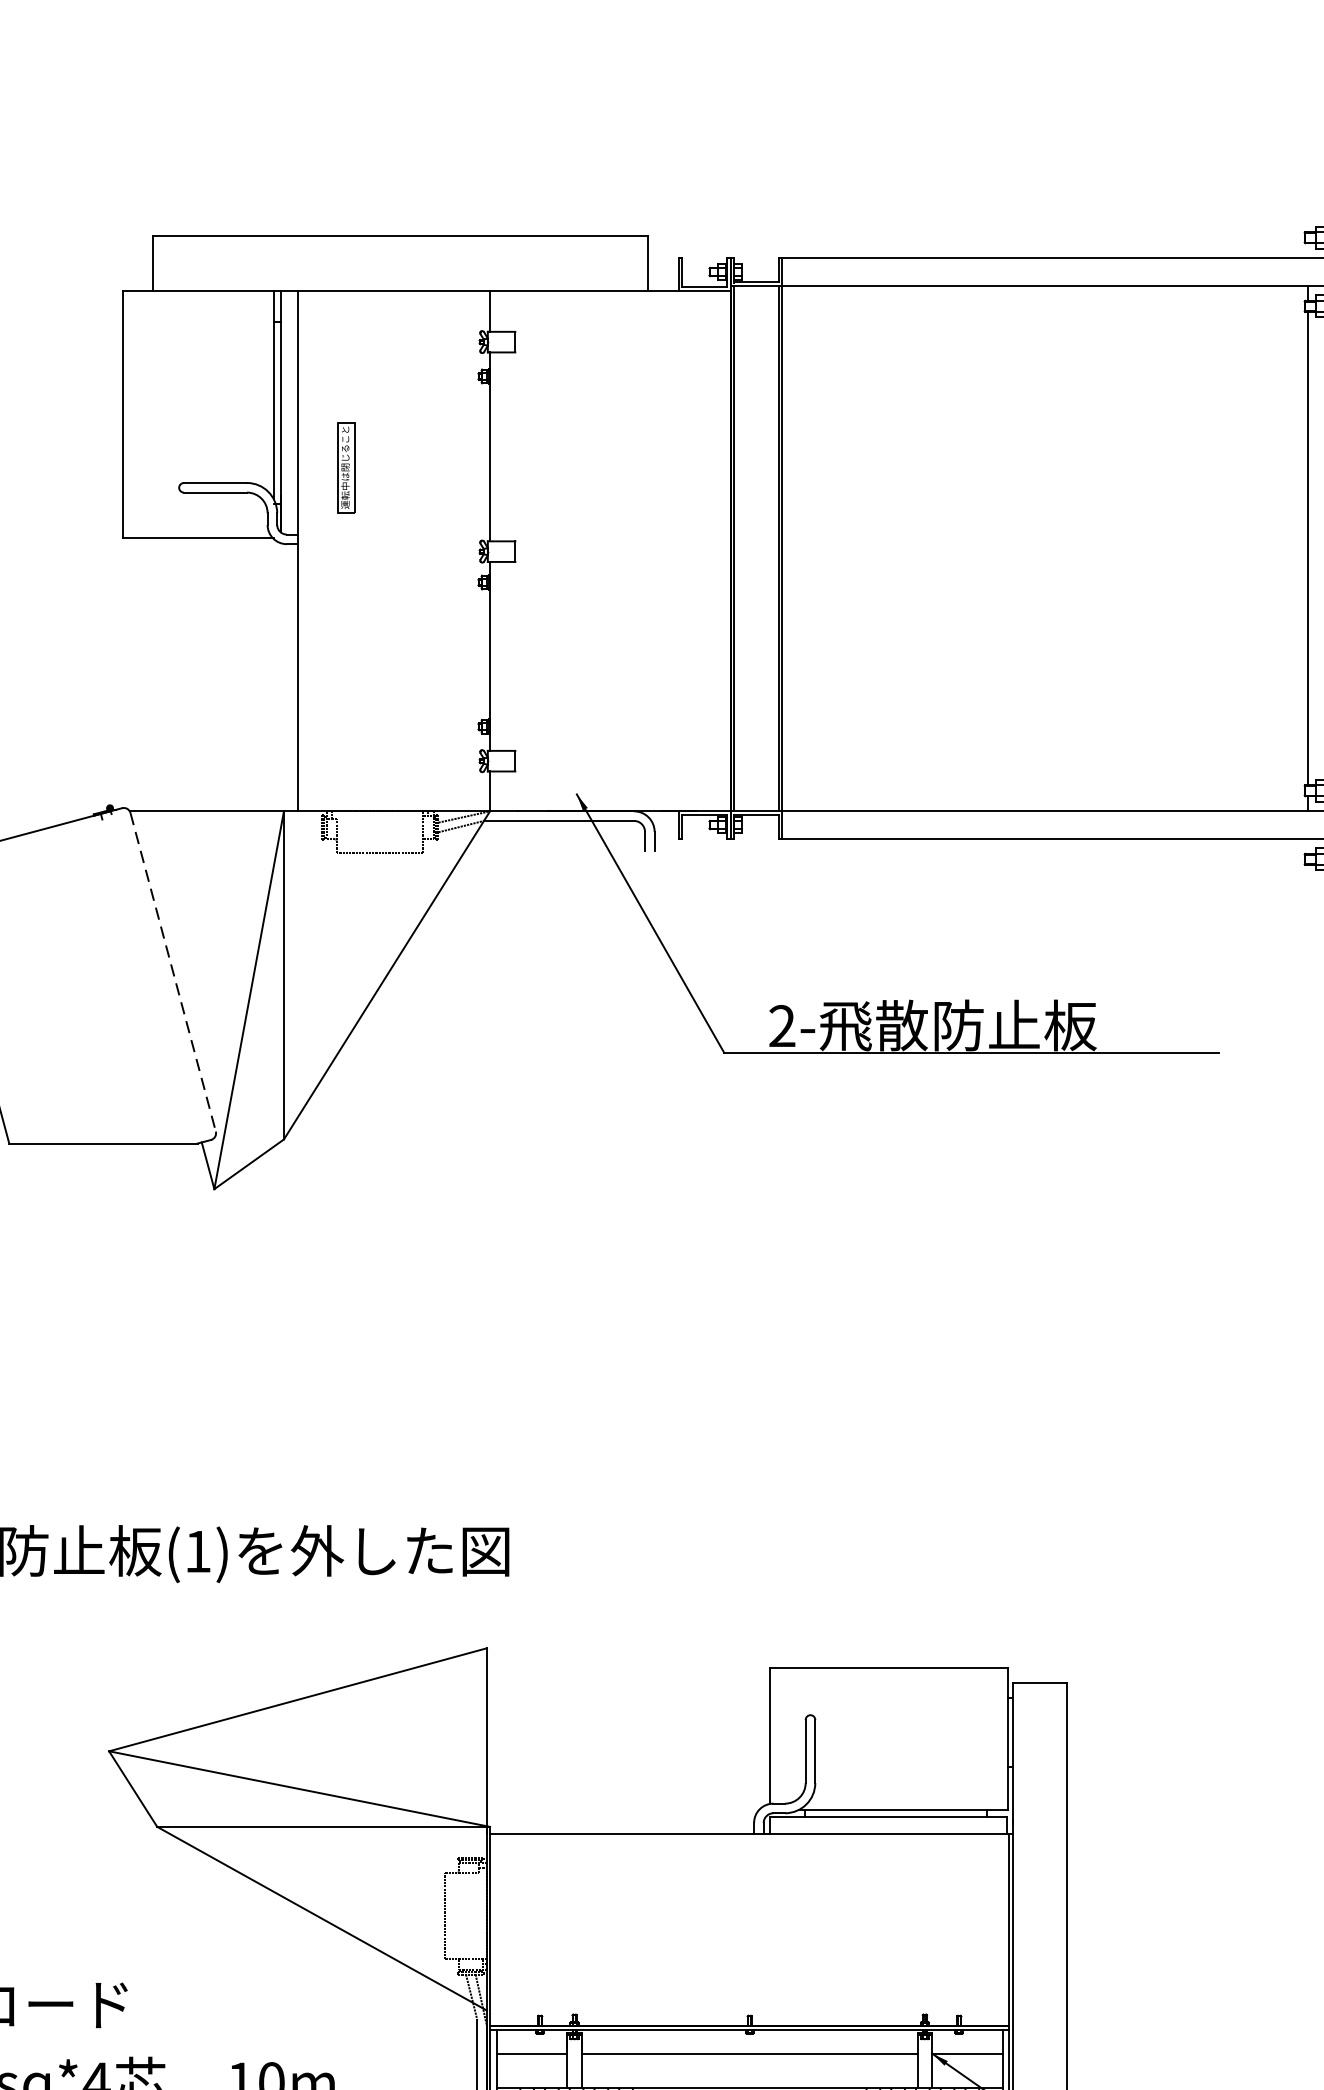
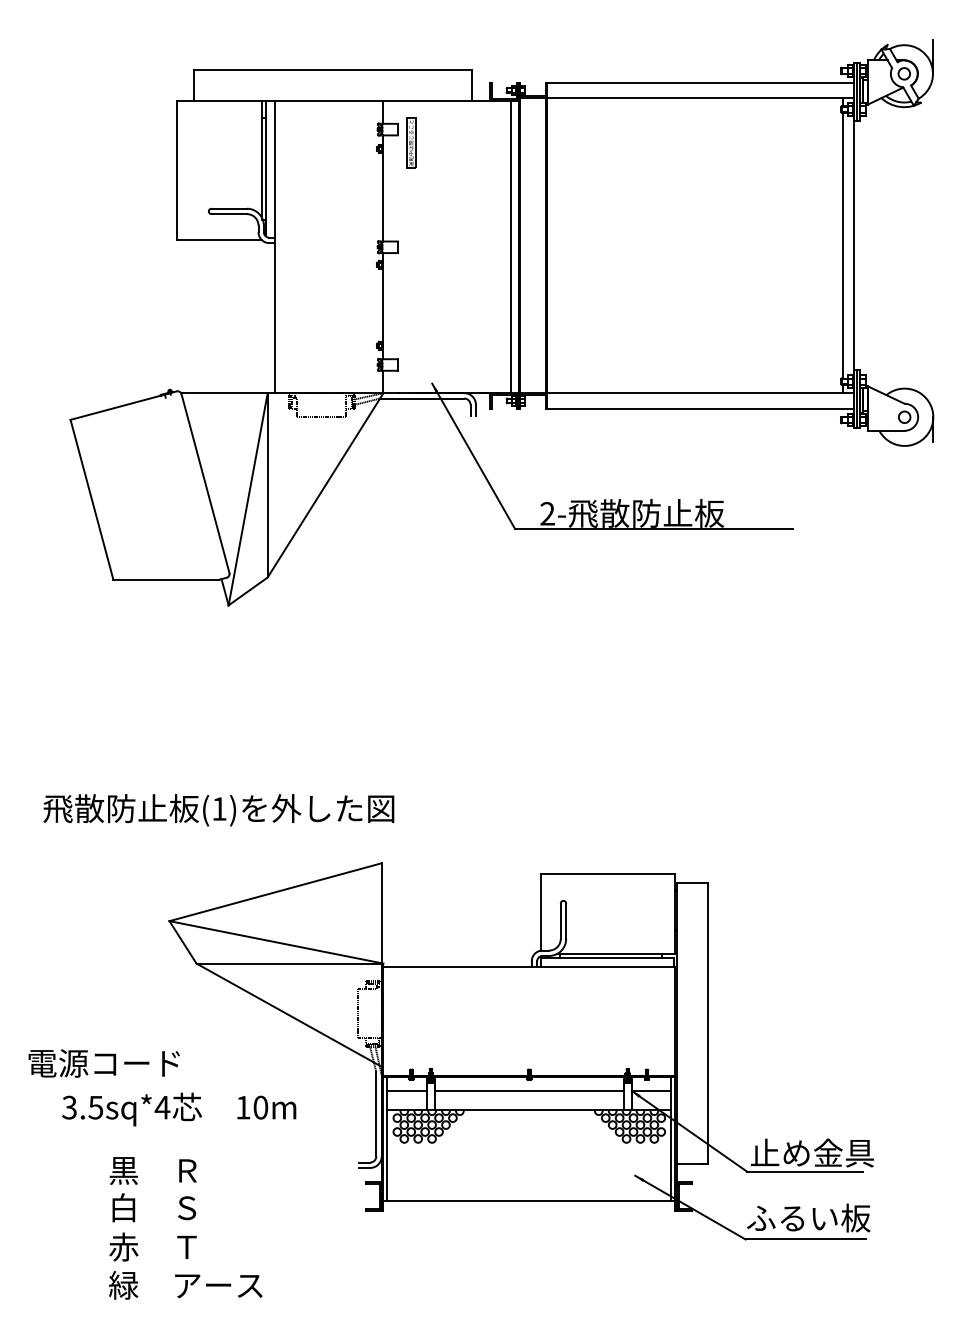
part: (345, 466) -> (411, 142), moved
line: (716, 550) -> (510, 246), added
line: (173, 972) -> (205, 483), dashed -> solid

